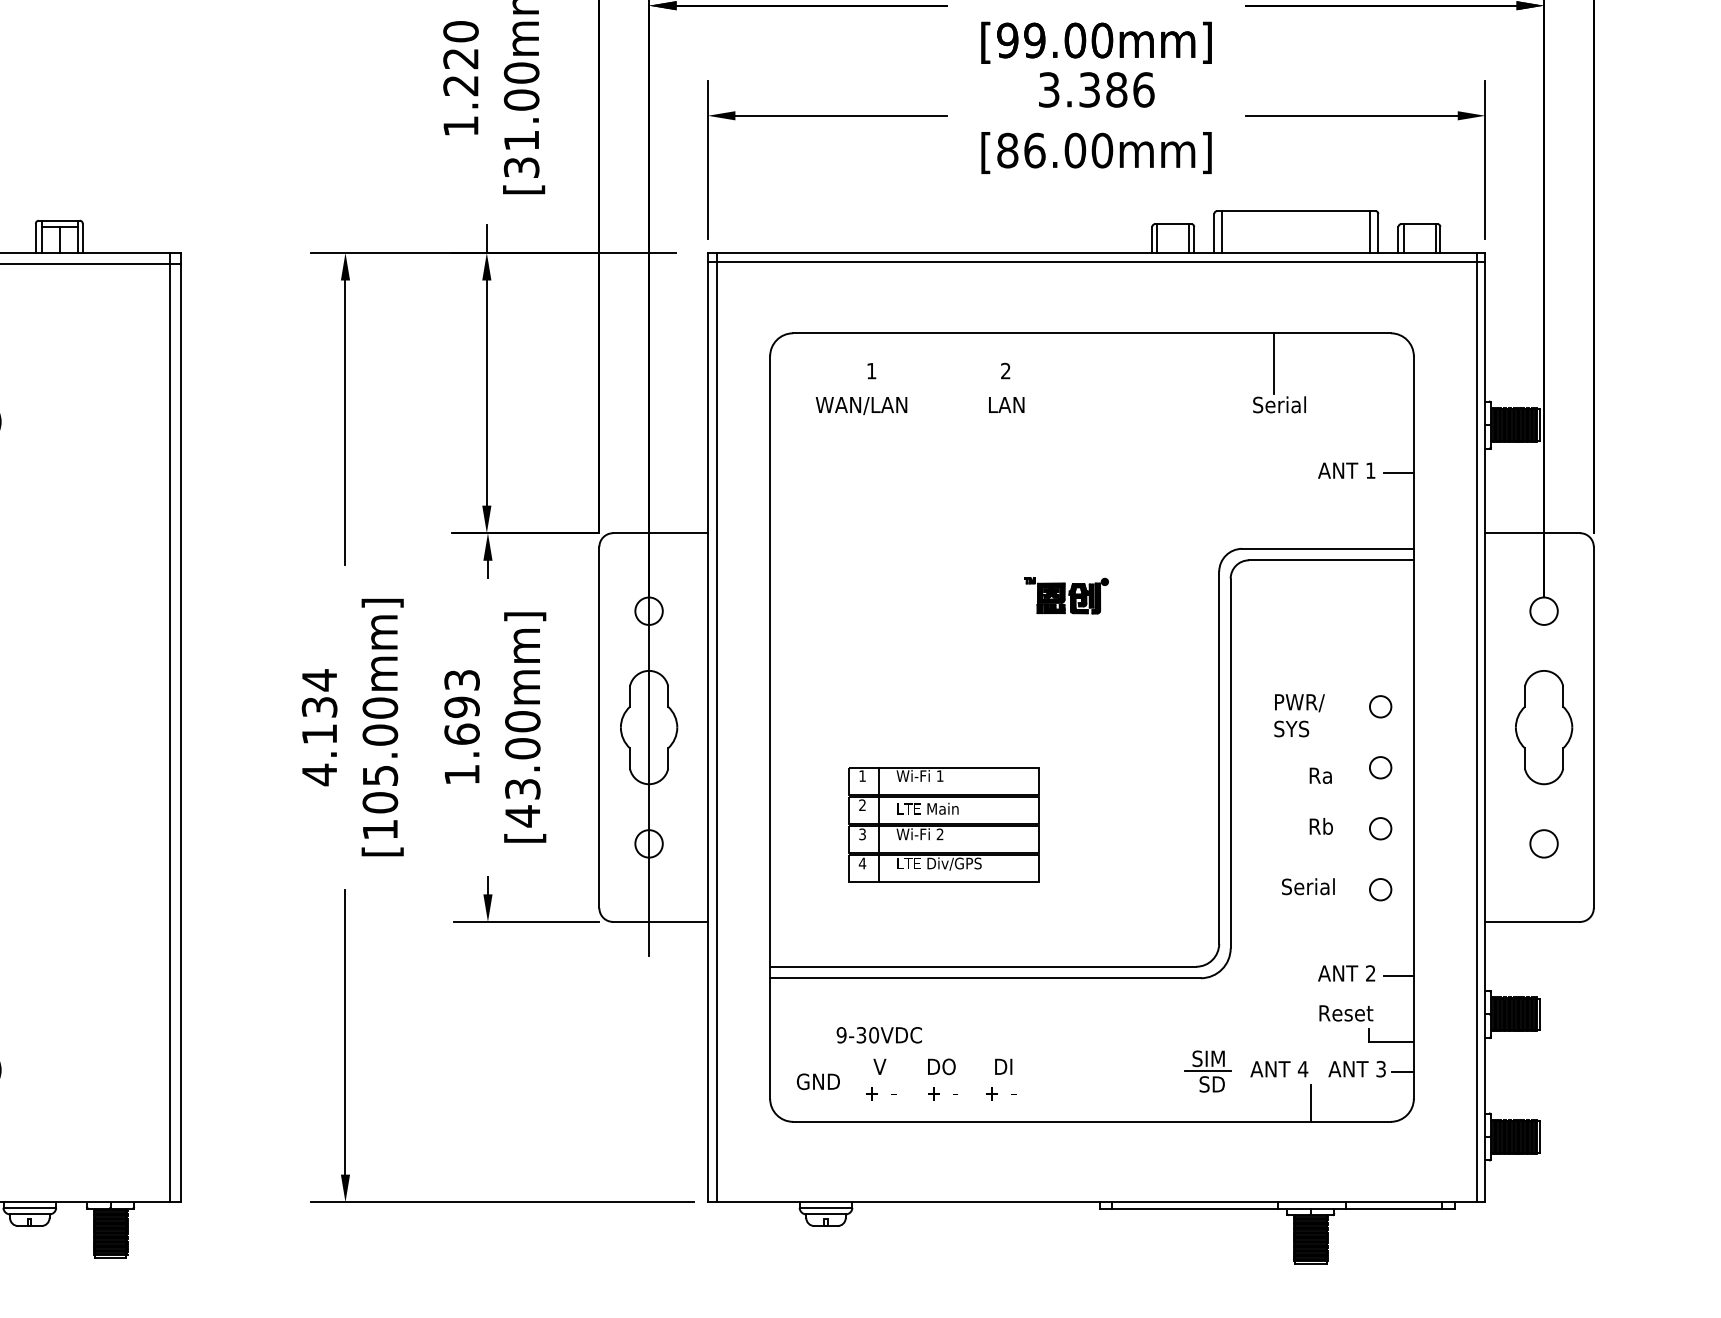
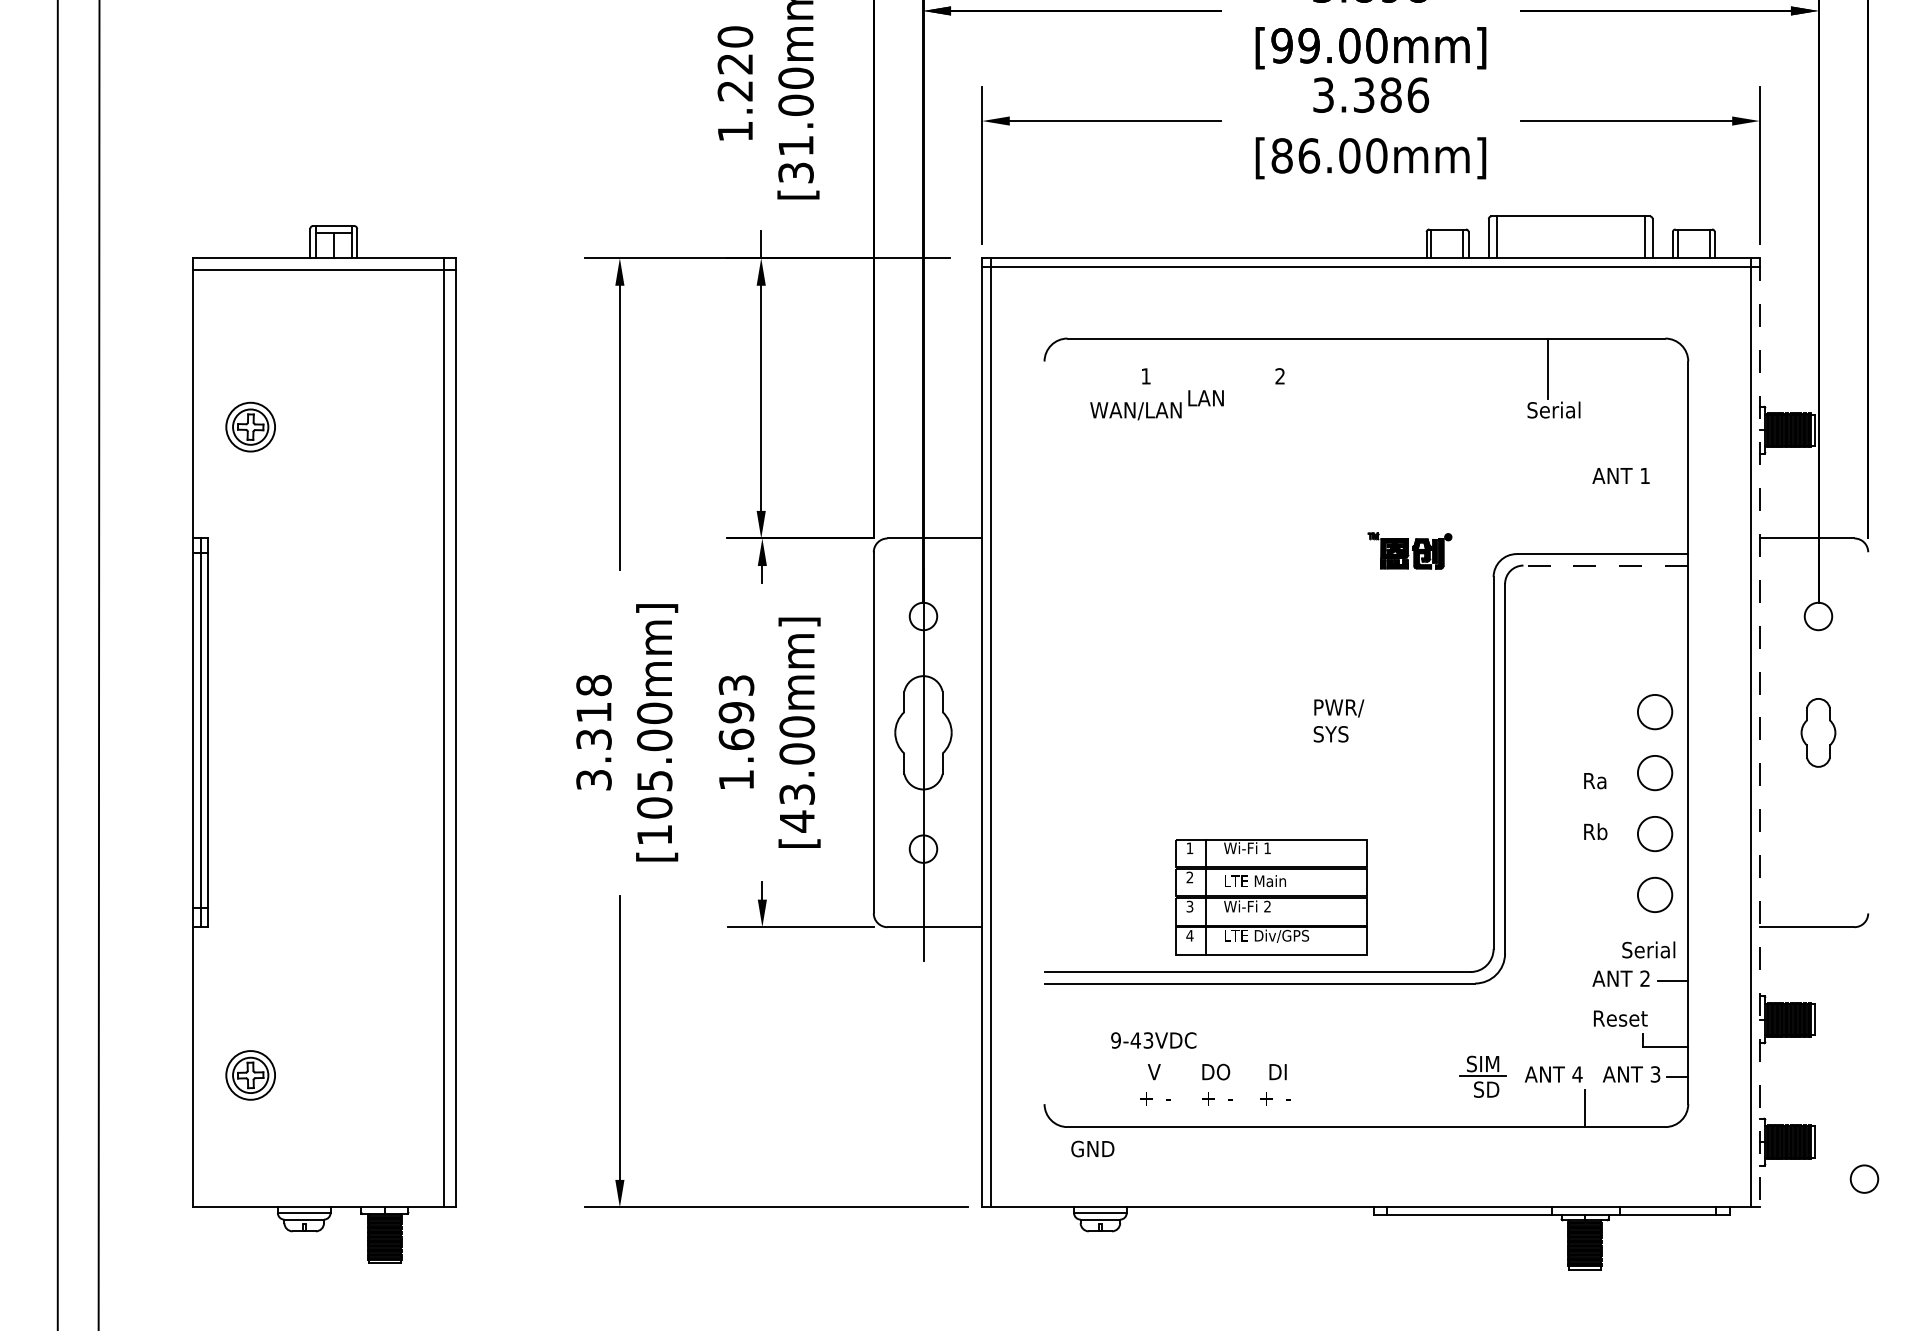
text: (1006, 405) -> (1205, 398), moved
line: (1399, 473) -> (1673, 478), removed
line: (1331, 560) -> (1605, 565), solid -> dashed
part: (1066, 595) -> (1409, 550), moved
circle: (1380, 706) -> (1654, 711), size x1.6
text: (1299, 715) -> (1338, 720), moved
text: (319, 727) -> (593, 732), 4.134 -> 3.318
line: (770, 727) -> (1044, 732), removed
line: (1485, 727) -> (1759, 732), solid -> dashed
part: (1544, 727) -> (1818, 732), size x0.6
line: (1594, 727) -> (1868, 732), removed
circle: (1380, 767) -> (1654, 772), size x1.6
part: (944, 825) -> (1271, 897), moved
circle: (1380, 828) -> (1654, 833), size x1.6
circle: (1544, 843) -> (1864, 1178), moved
text: (1308, 886) -> (1648, 949), moved
circle: (1380, 889) -> (1654, 894), size x1.6
text: (867, 1035) -> (1141, 1040), 9-30VDC -> 9-43VDC
text: (818, 1081) -> (1092, 1148), moved

